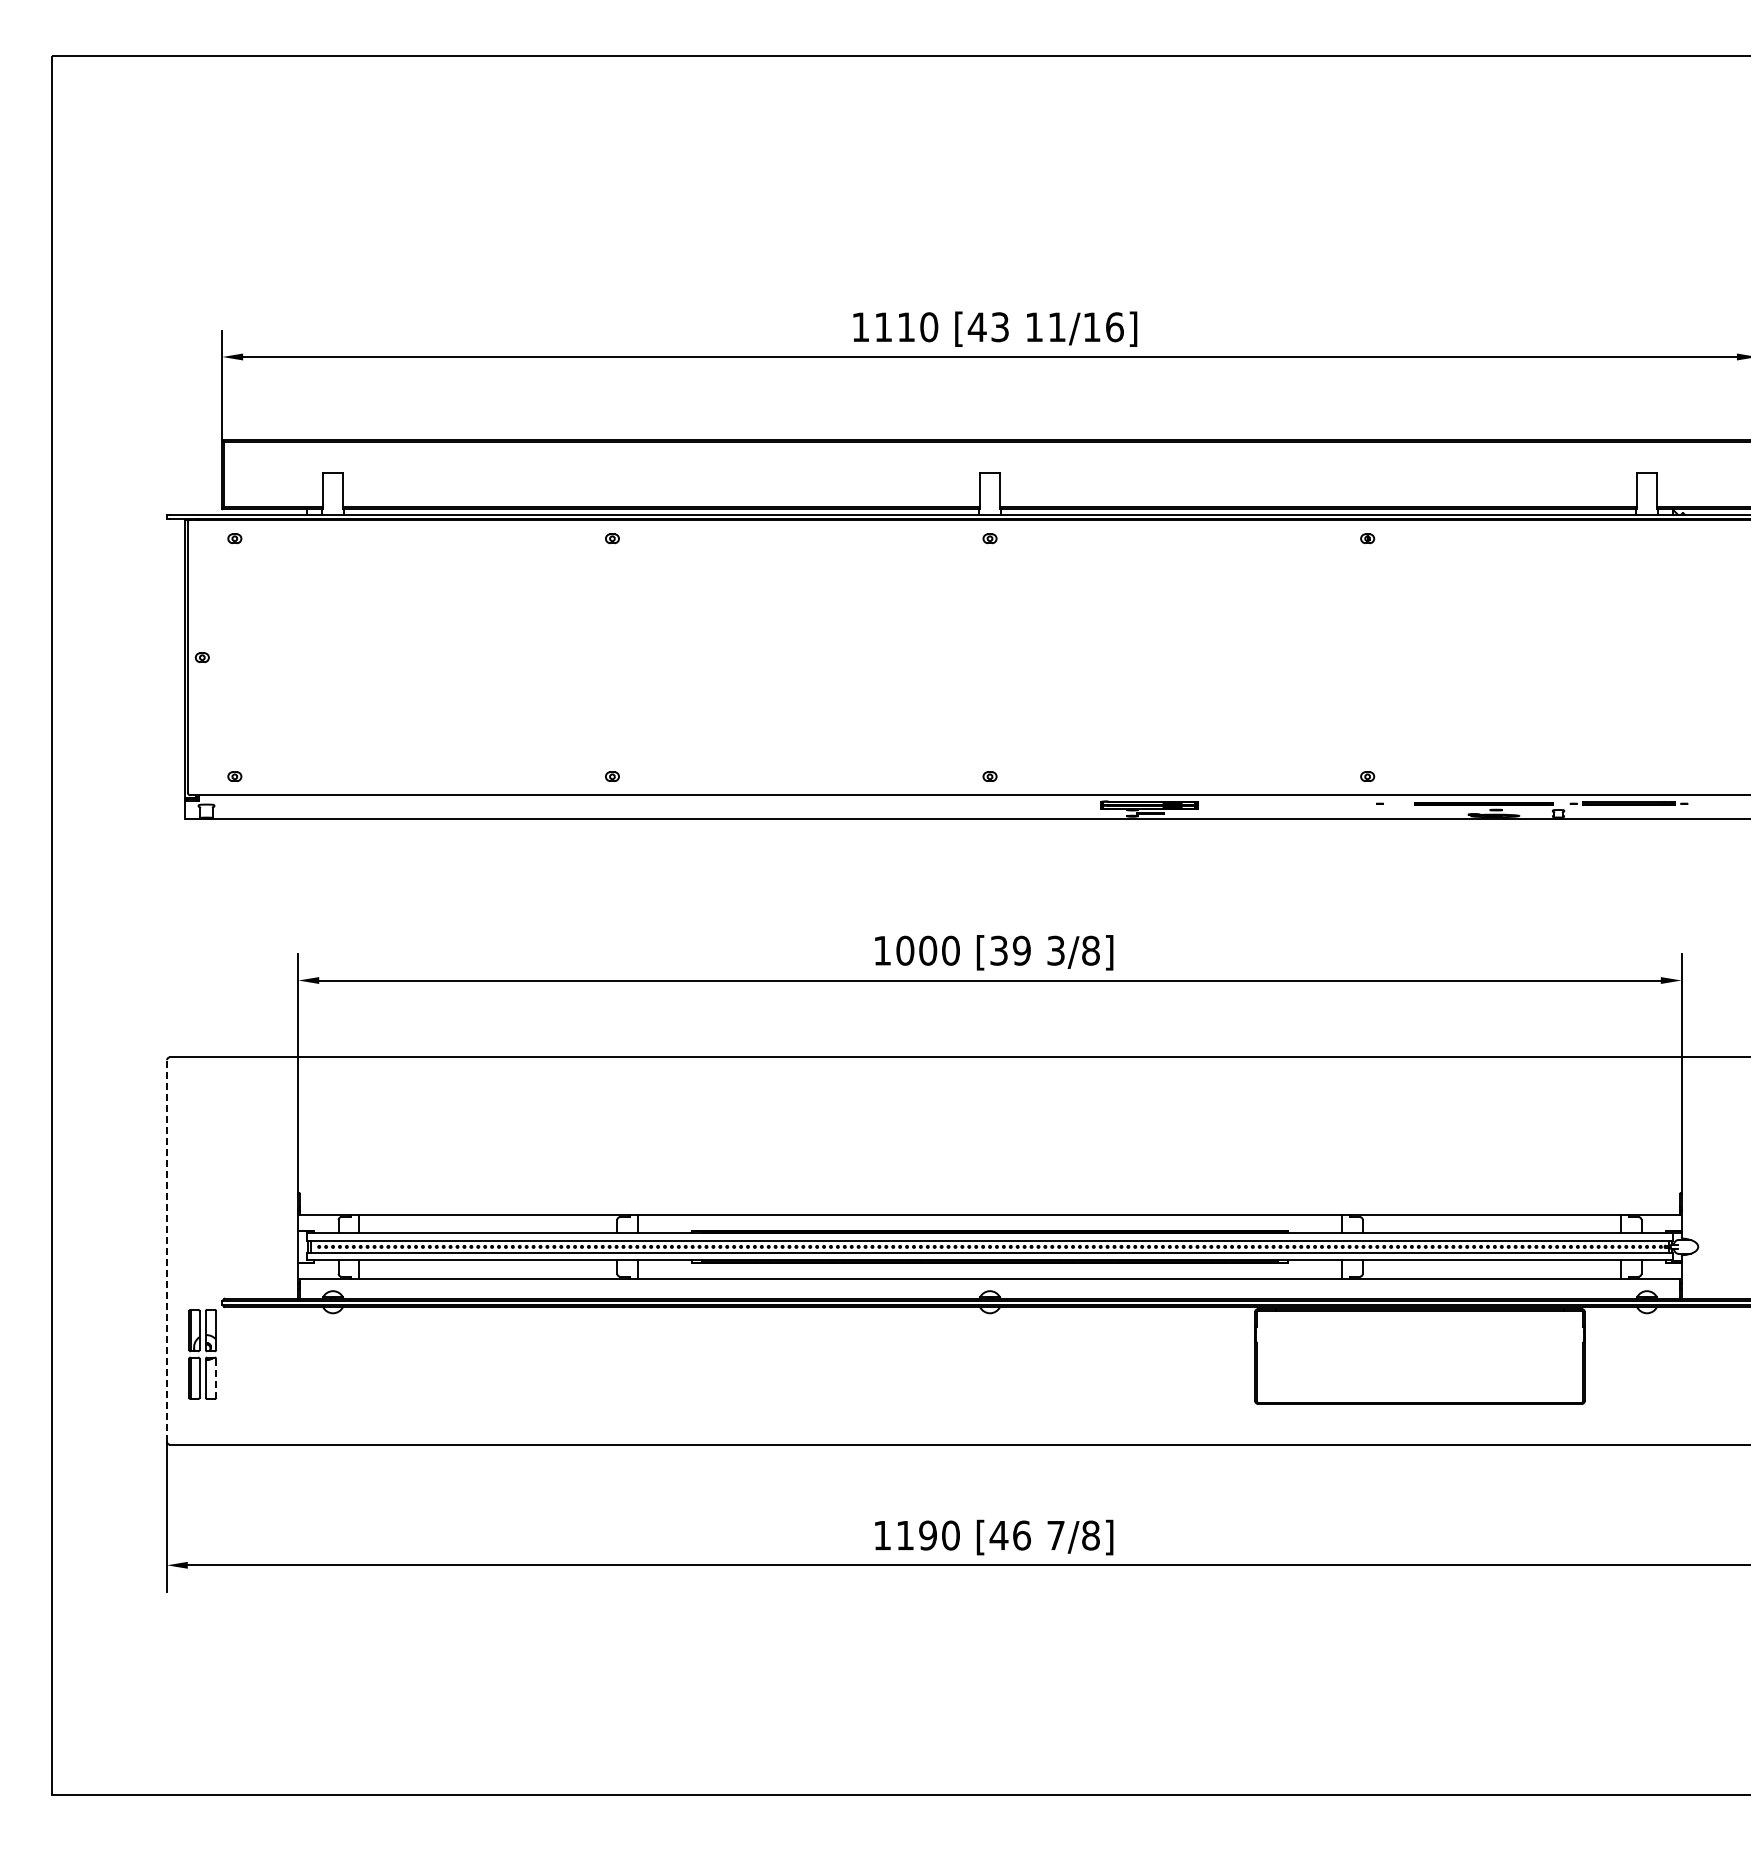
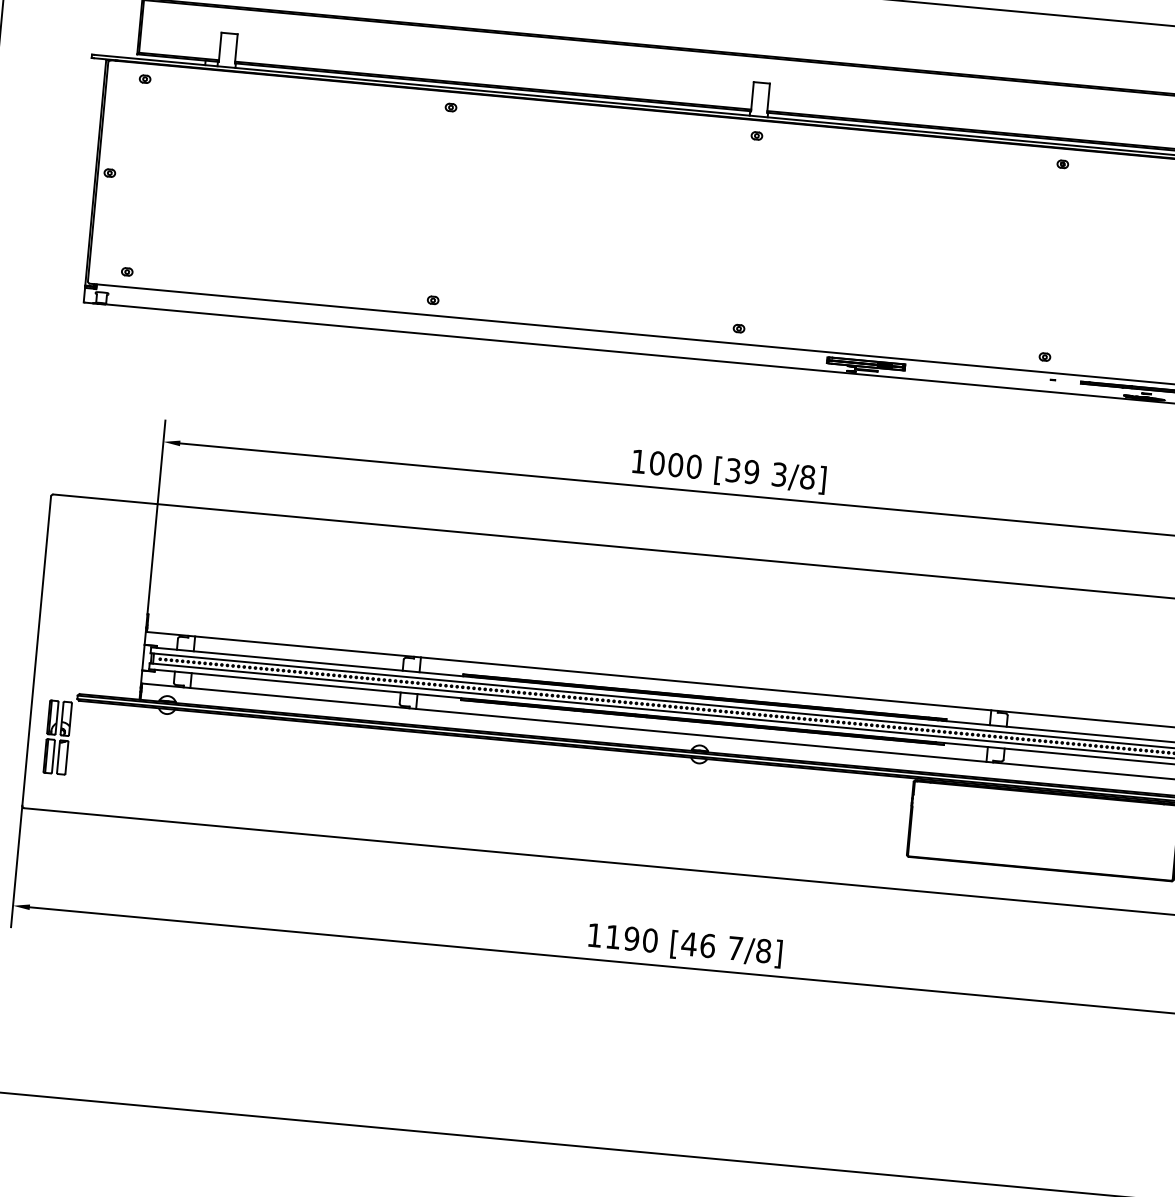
line: (167, 1251) -> (37, 651), dashed -> solid
line: (216, 1378) -> (67, 758), dashed -> solid

